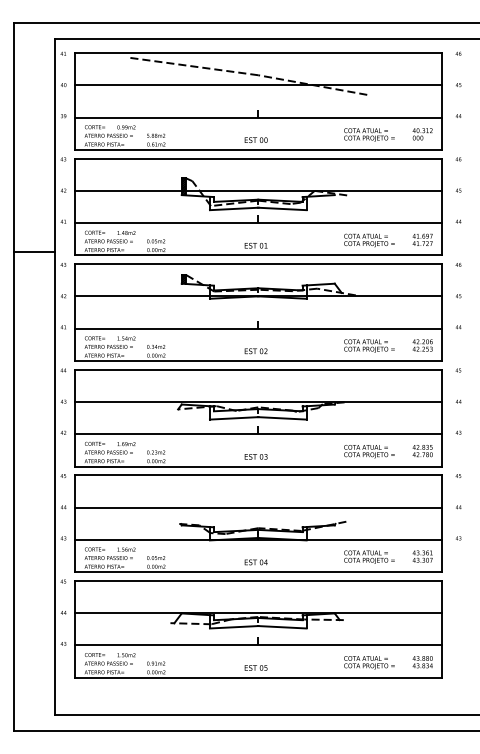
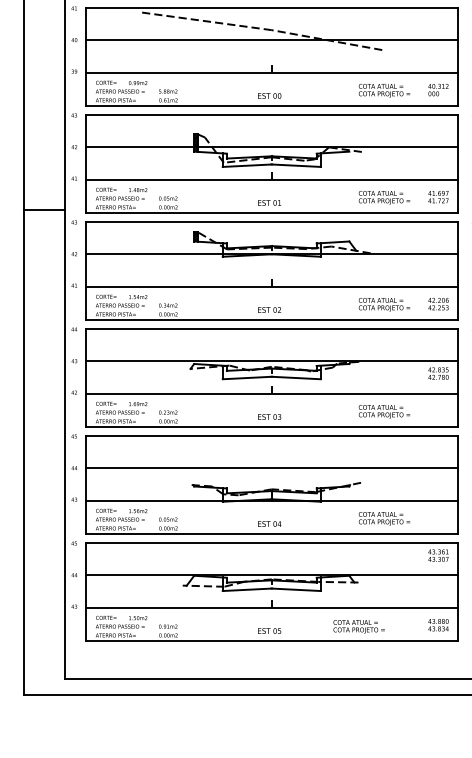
text: (422, 451) -> (438, 374), moved
text: (422, 556) -> (438, 555), moved
text: (369, 662) -> (359, 626), moved

